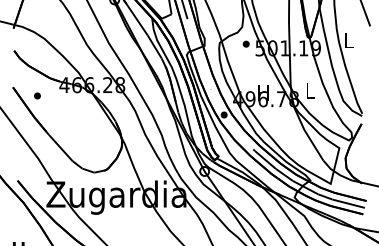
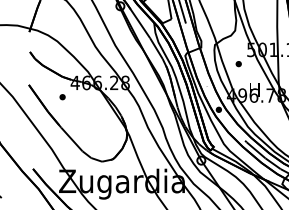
part: (245, 43) -> (238, 63), moved
part: (37, 95) -> (62, 96), moved

